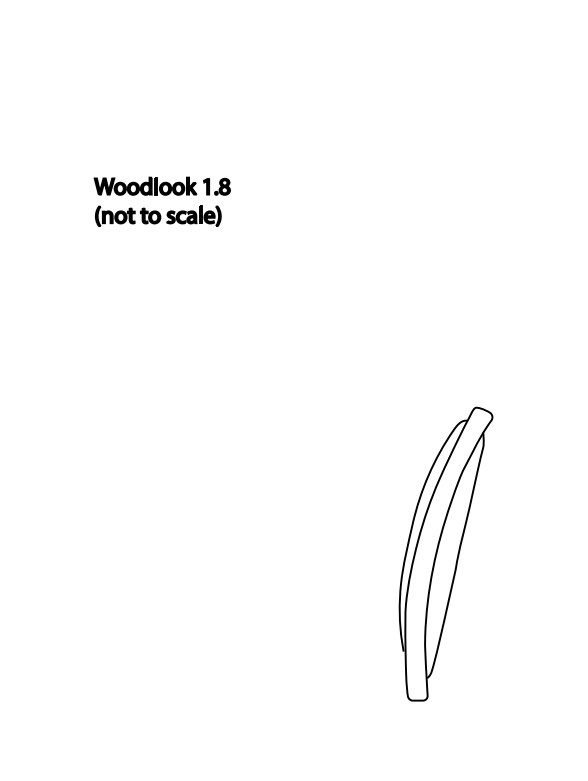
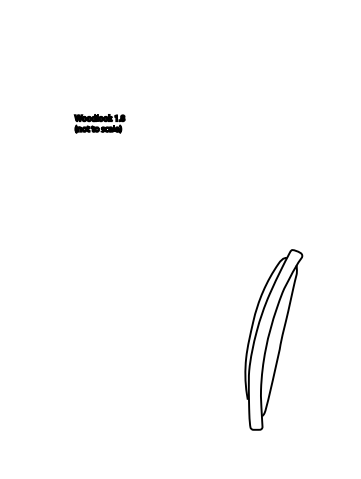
part: (162, 201) -> (99, 123), size x0.6

